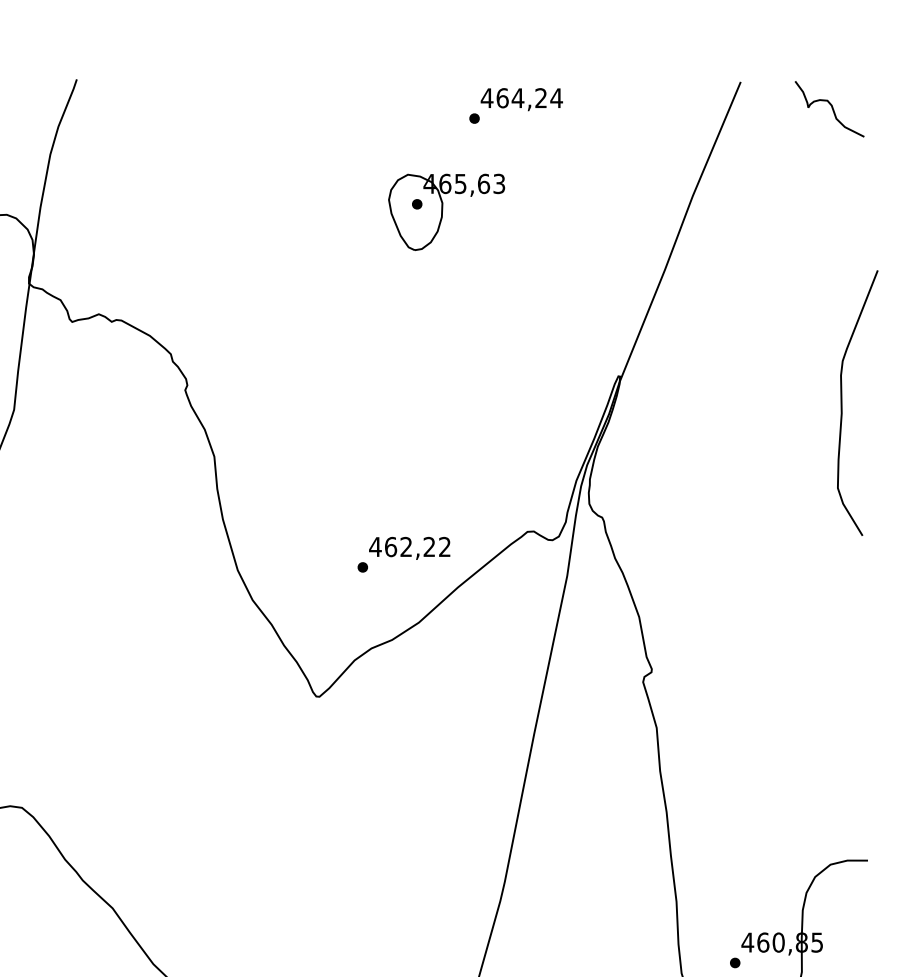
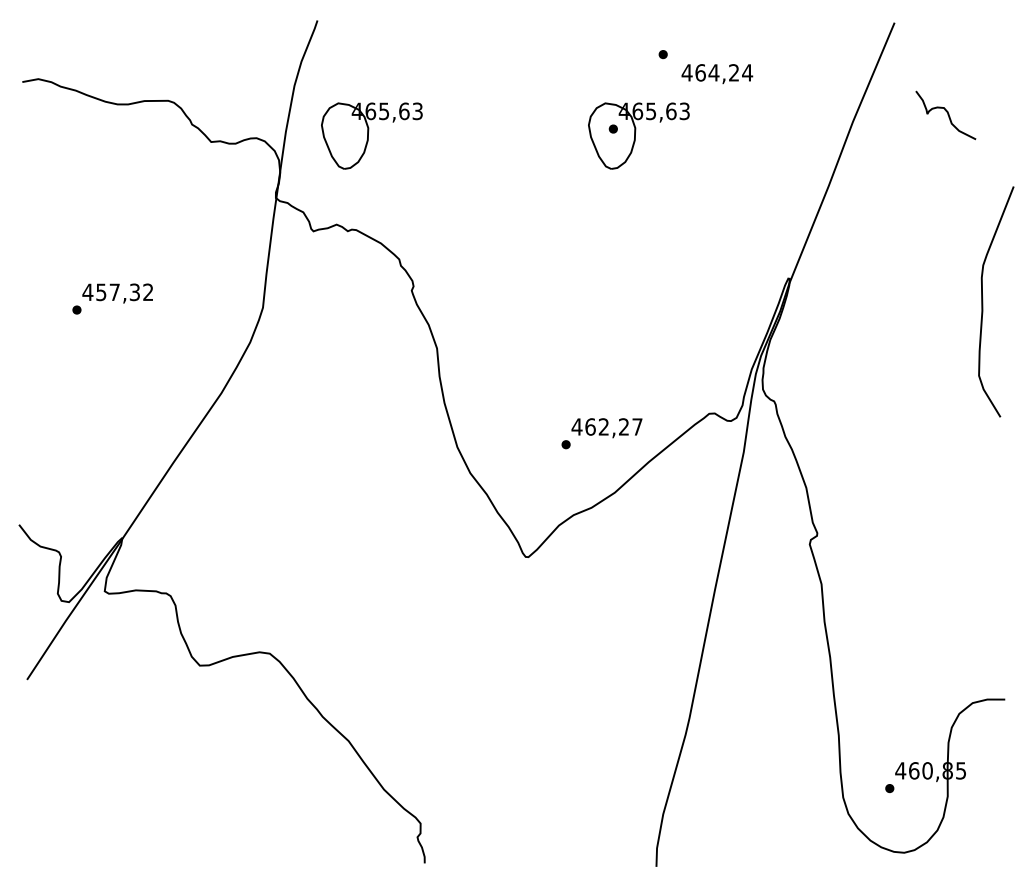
text: (522, 100) -> (717, 74), moved
curve: (831, 109) -> (947, 115), moved
part: (138, 211) -> (371, 135), added
text: (444, 546) -> (637, 426), 462,22 -> 462,27

